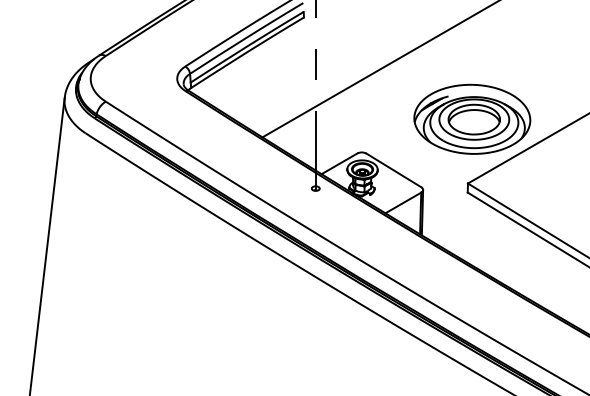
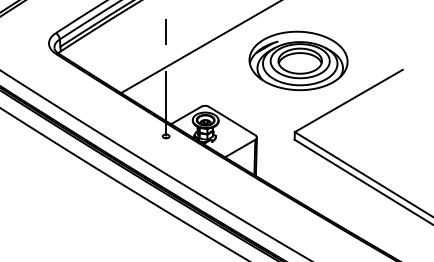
part: (472, 118) -> (298, 60), moved

